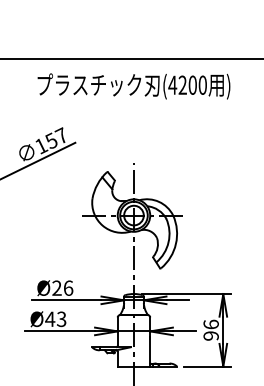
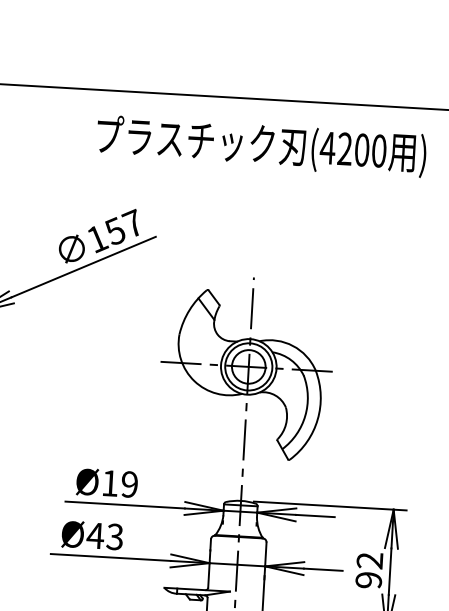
text: (62, 287) -> (119, 482), Ø26 -> Ø19
text: (210, 324) -> (368, 560), 96 -> 92

